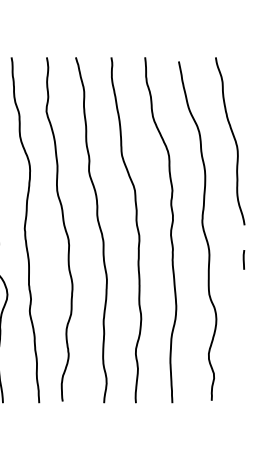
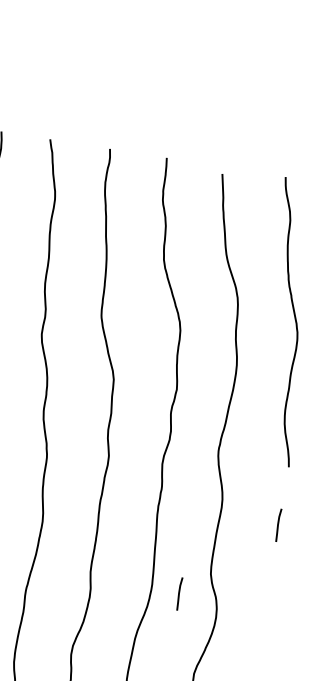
line: (192, 308) -> (178, 593), added

